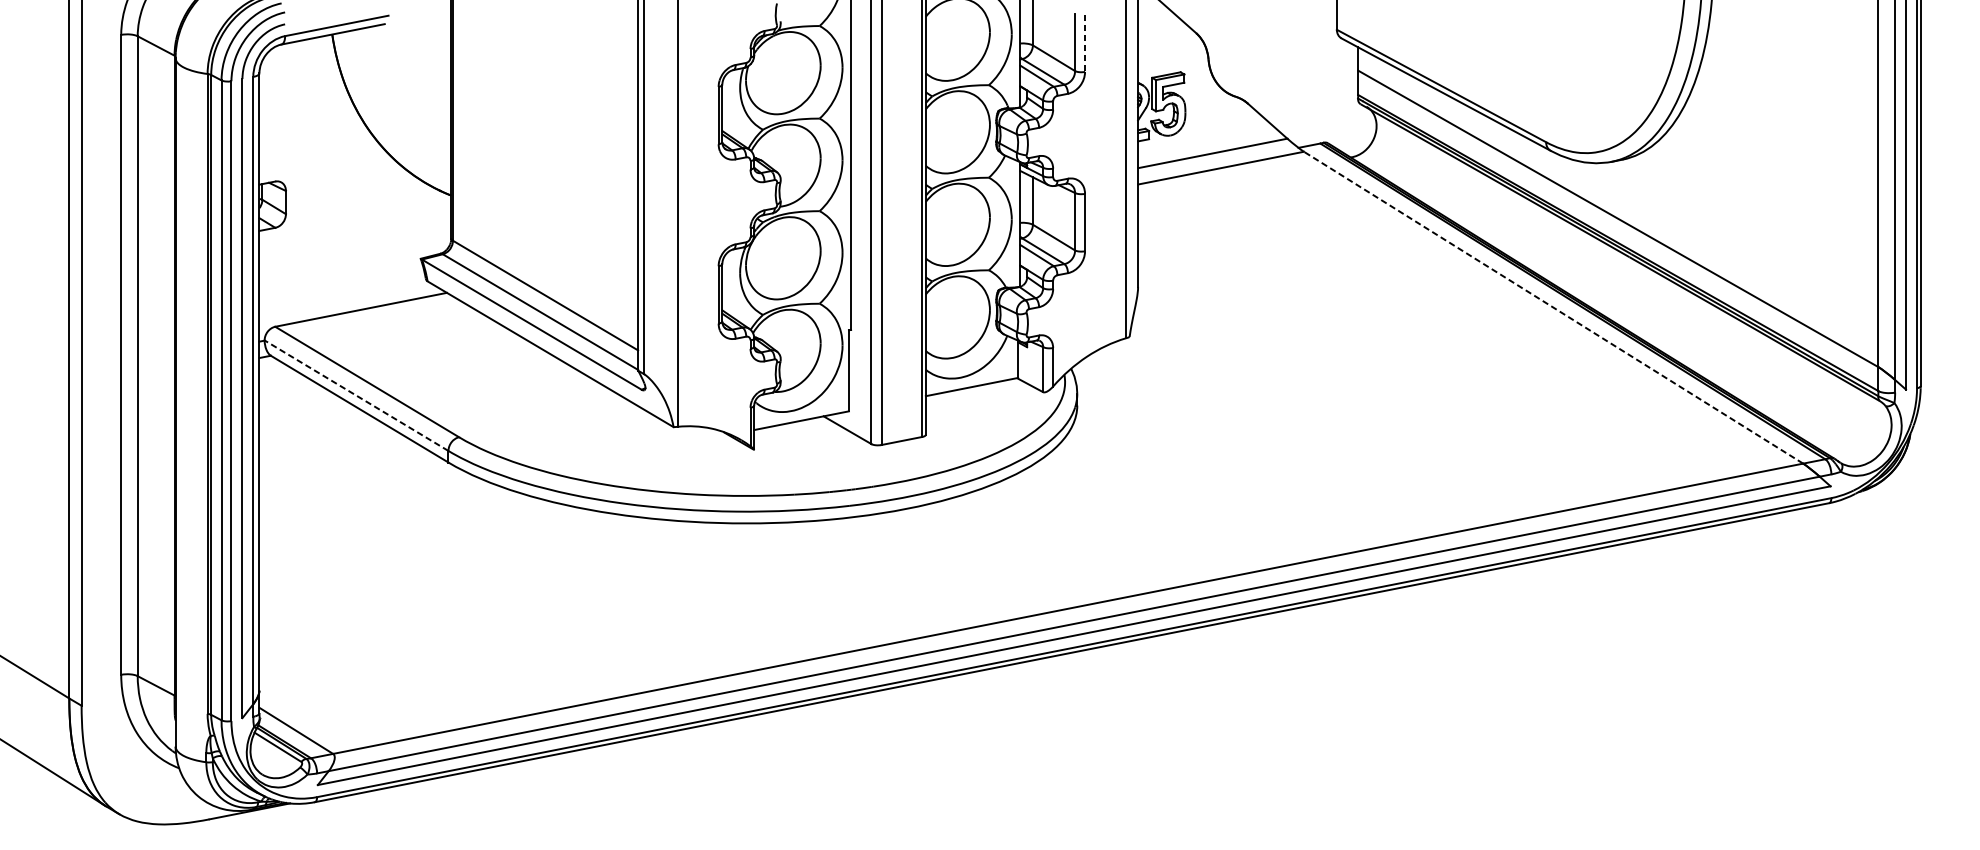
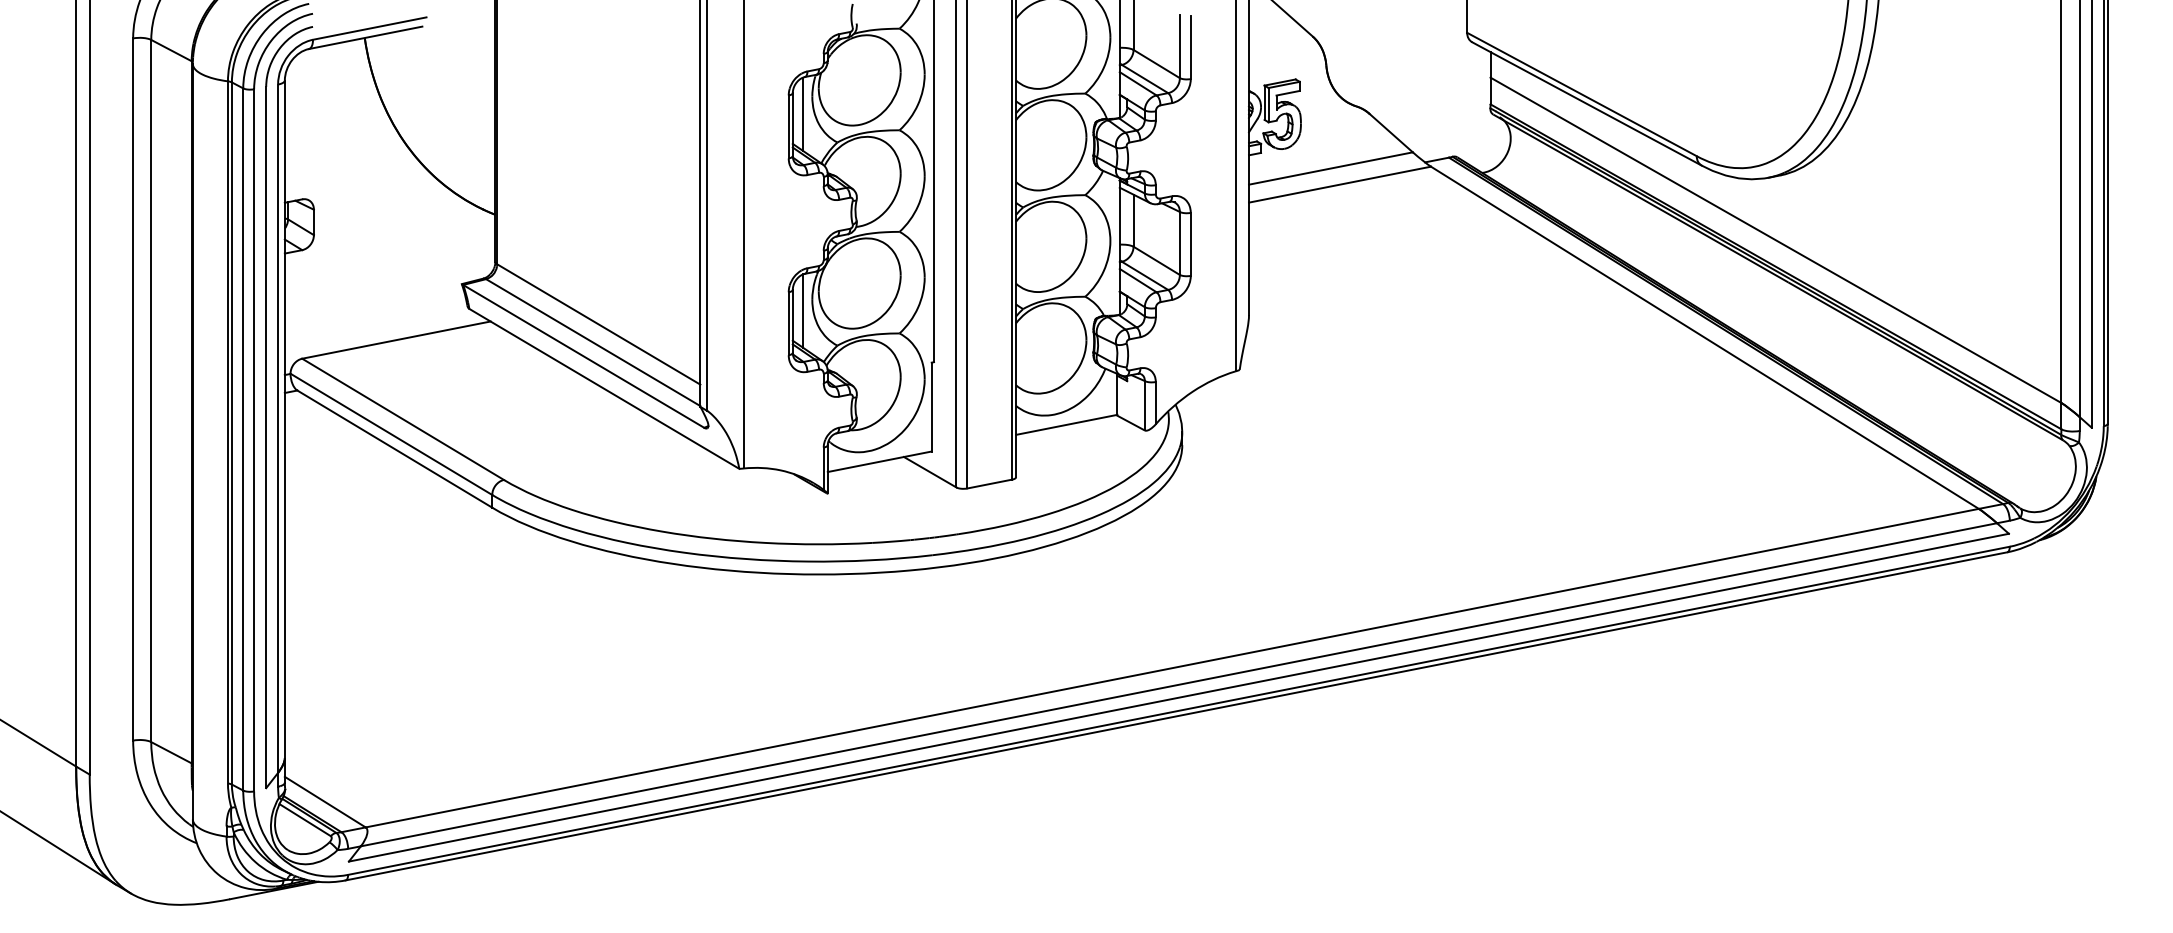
line: (1084, 44) -> (1190, 48), dashed -> solid
line: (731, 103) -> (802, 113), added
line: (731, 282) -> (802, 310), added
line: (1553, 307) -> (1704, 337), dashed -> solid
line: (356, 395) -> (391, 434), dashed -> solid

